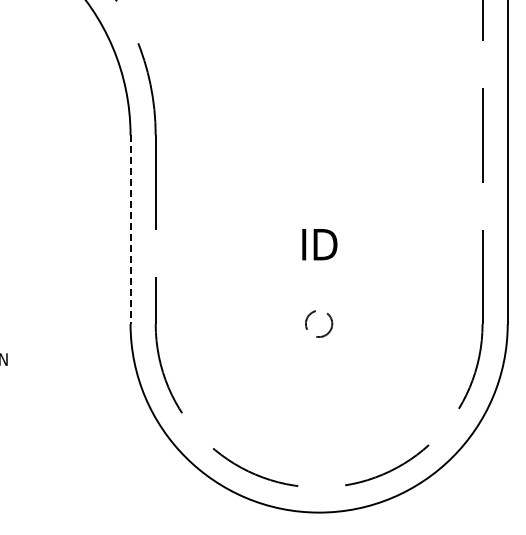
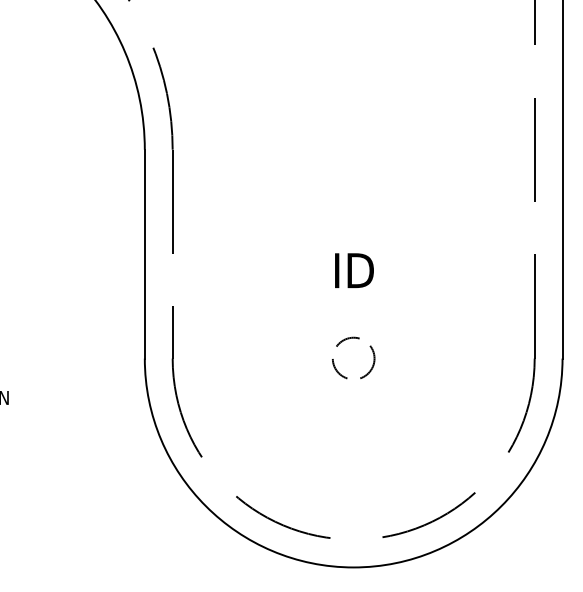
line: (130, 230) -> (144, 255), dashed -> solid
circle: (318, 323) -> (352, 358), size x1.43

